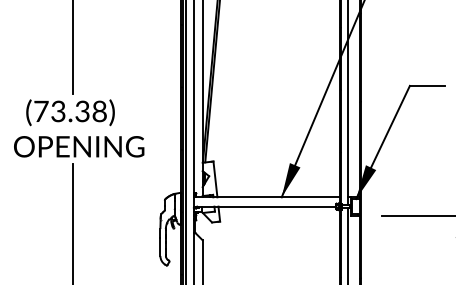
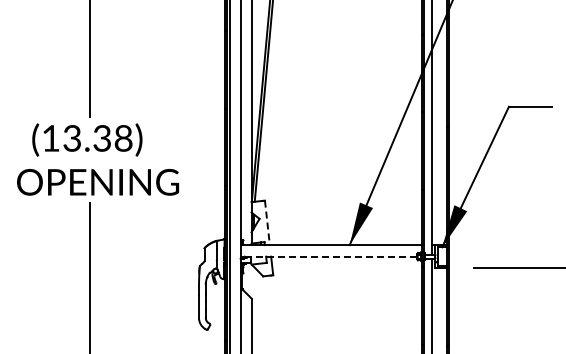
text: (41, 111) -> (51, 138), (73.38) -> (13.38)
line: (215, 179) -> (267, 223), solid -> dashed
line: (264, 206) -> (328, 256), solid -> dashed

